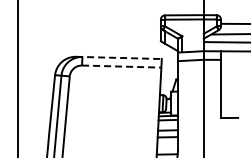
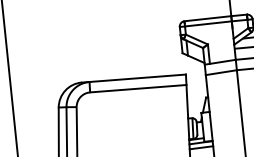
line: (118, 57) -> (133, 78), dashed -> solid
line: (121, 66) -> (138, 88), dashed -> solid

